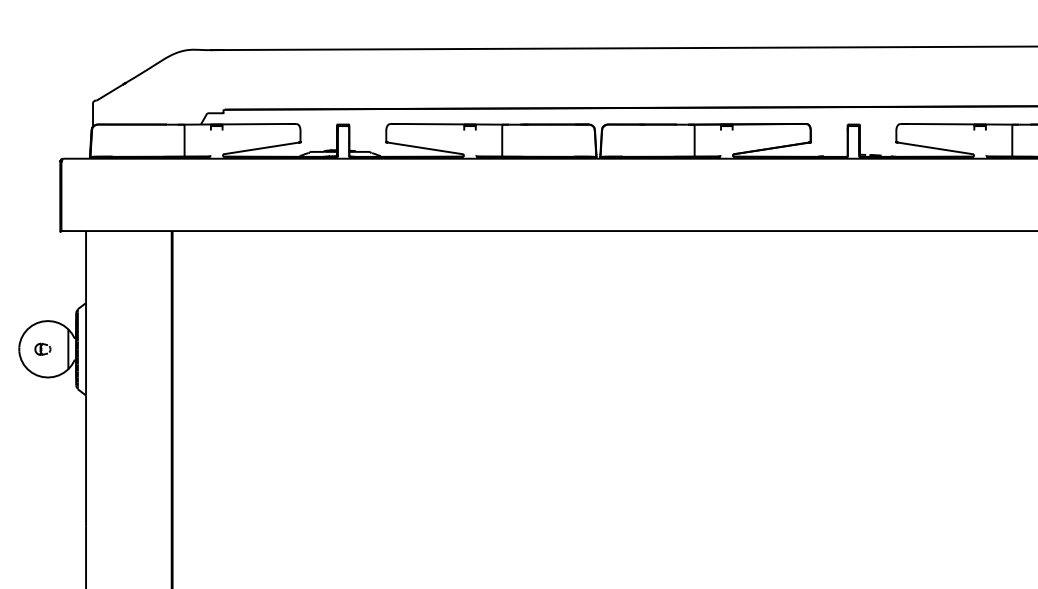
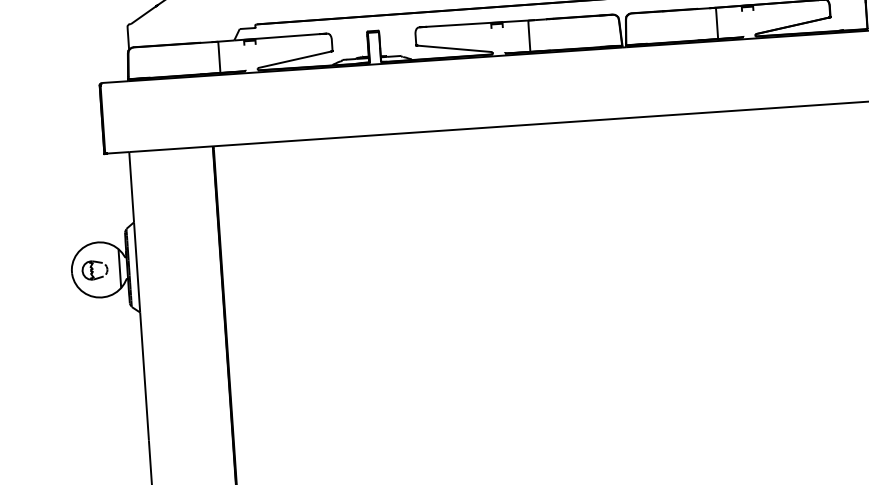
part: (42, 349) -> (94, 270), size x1.67

